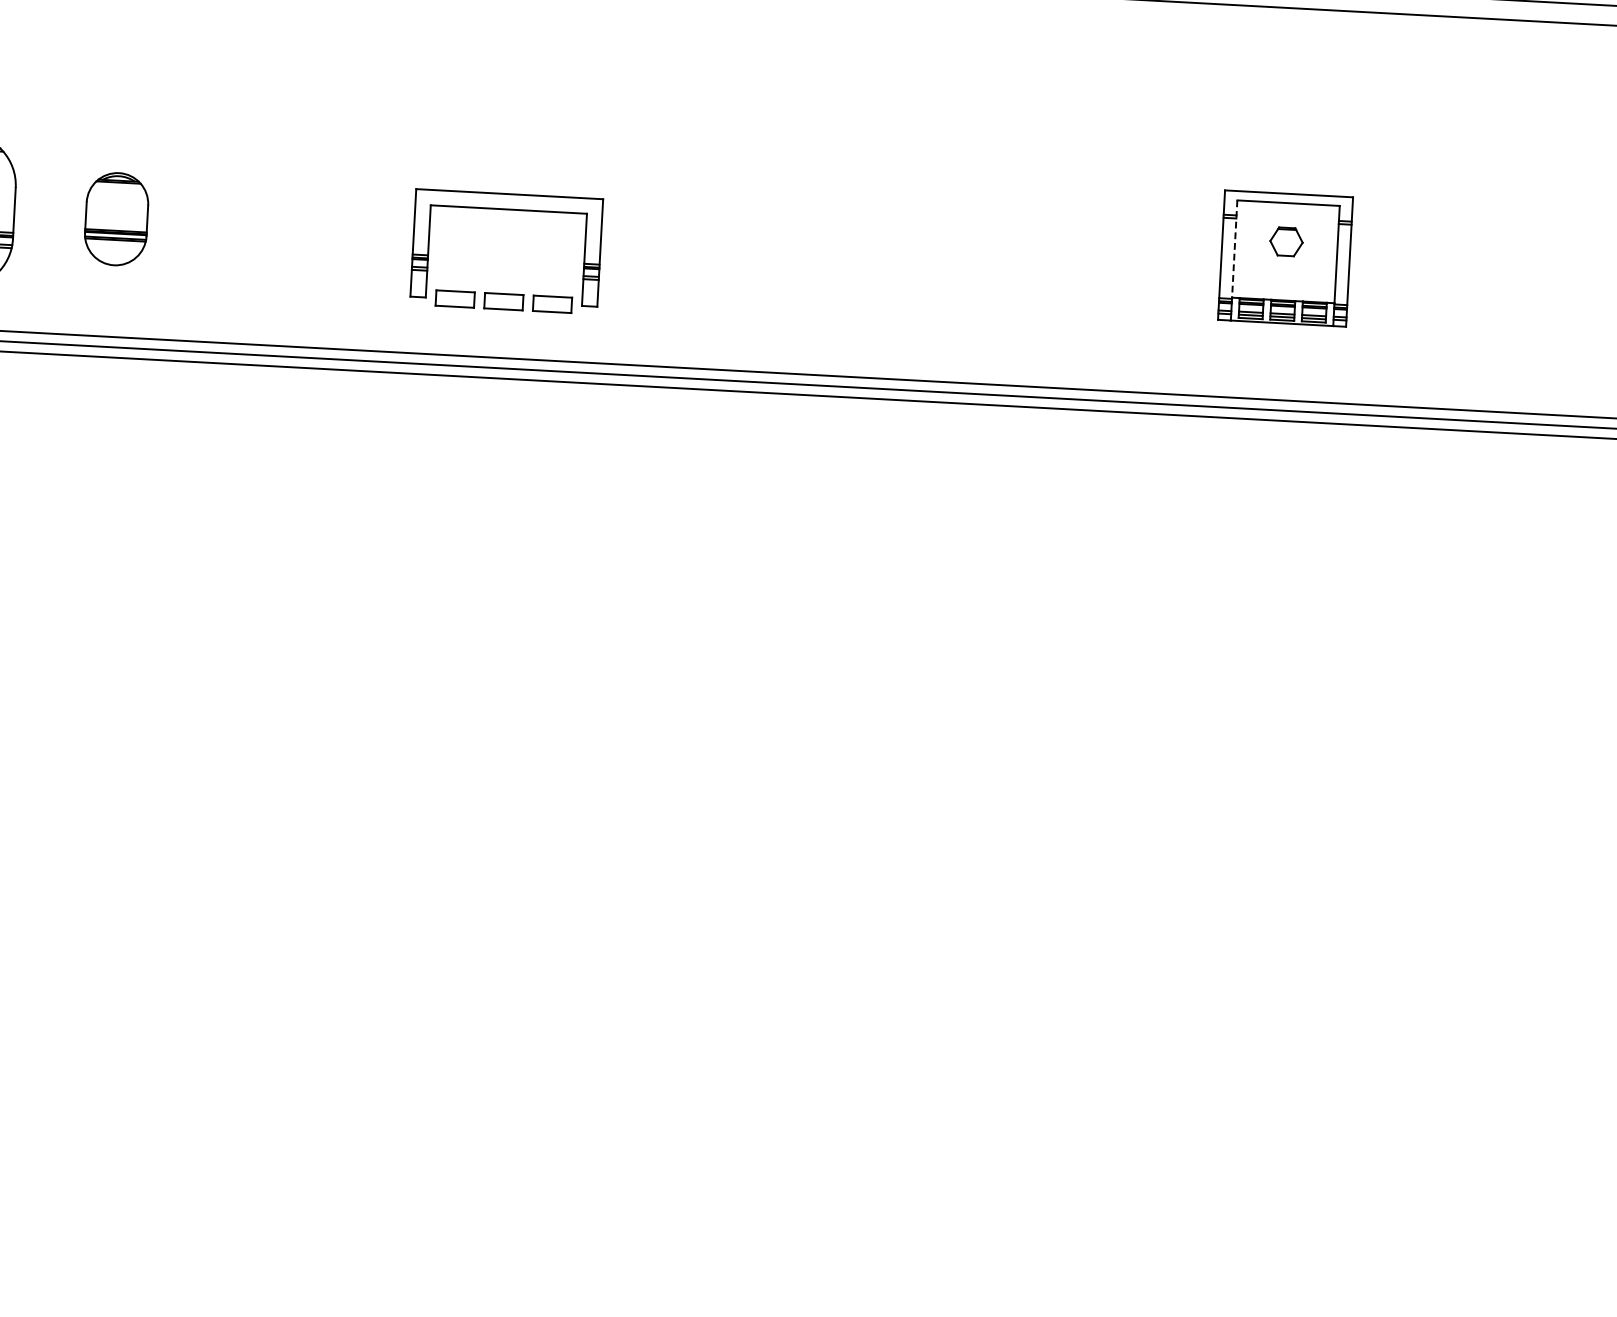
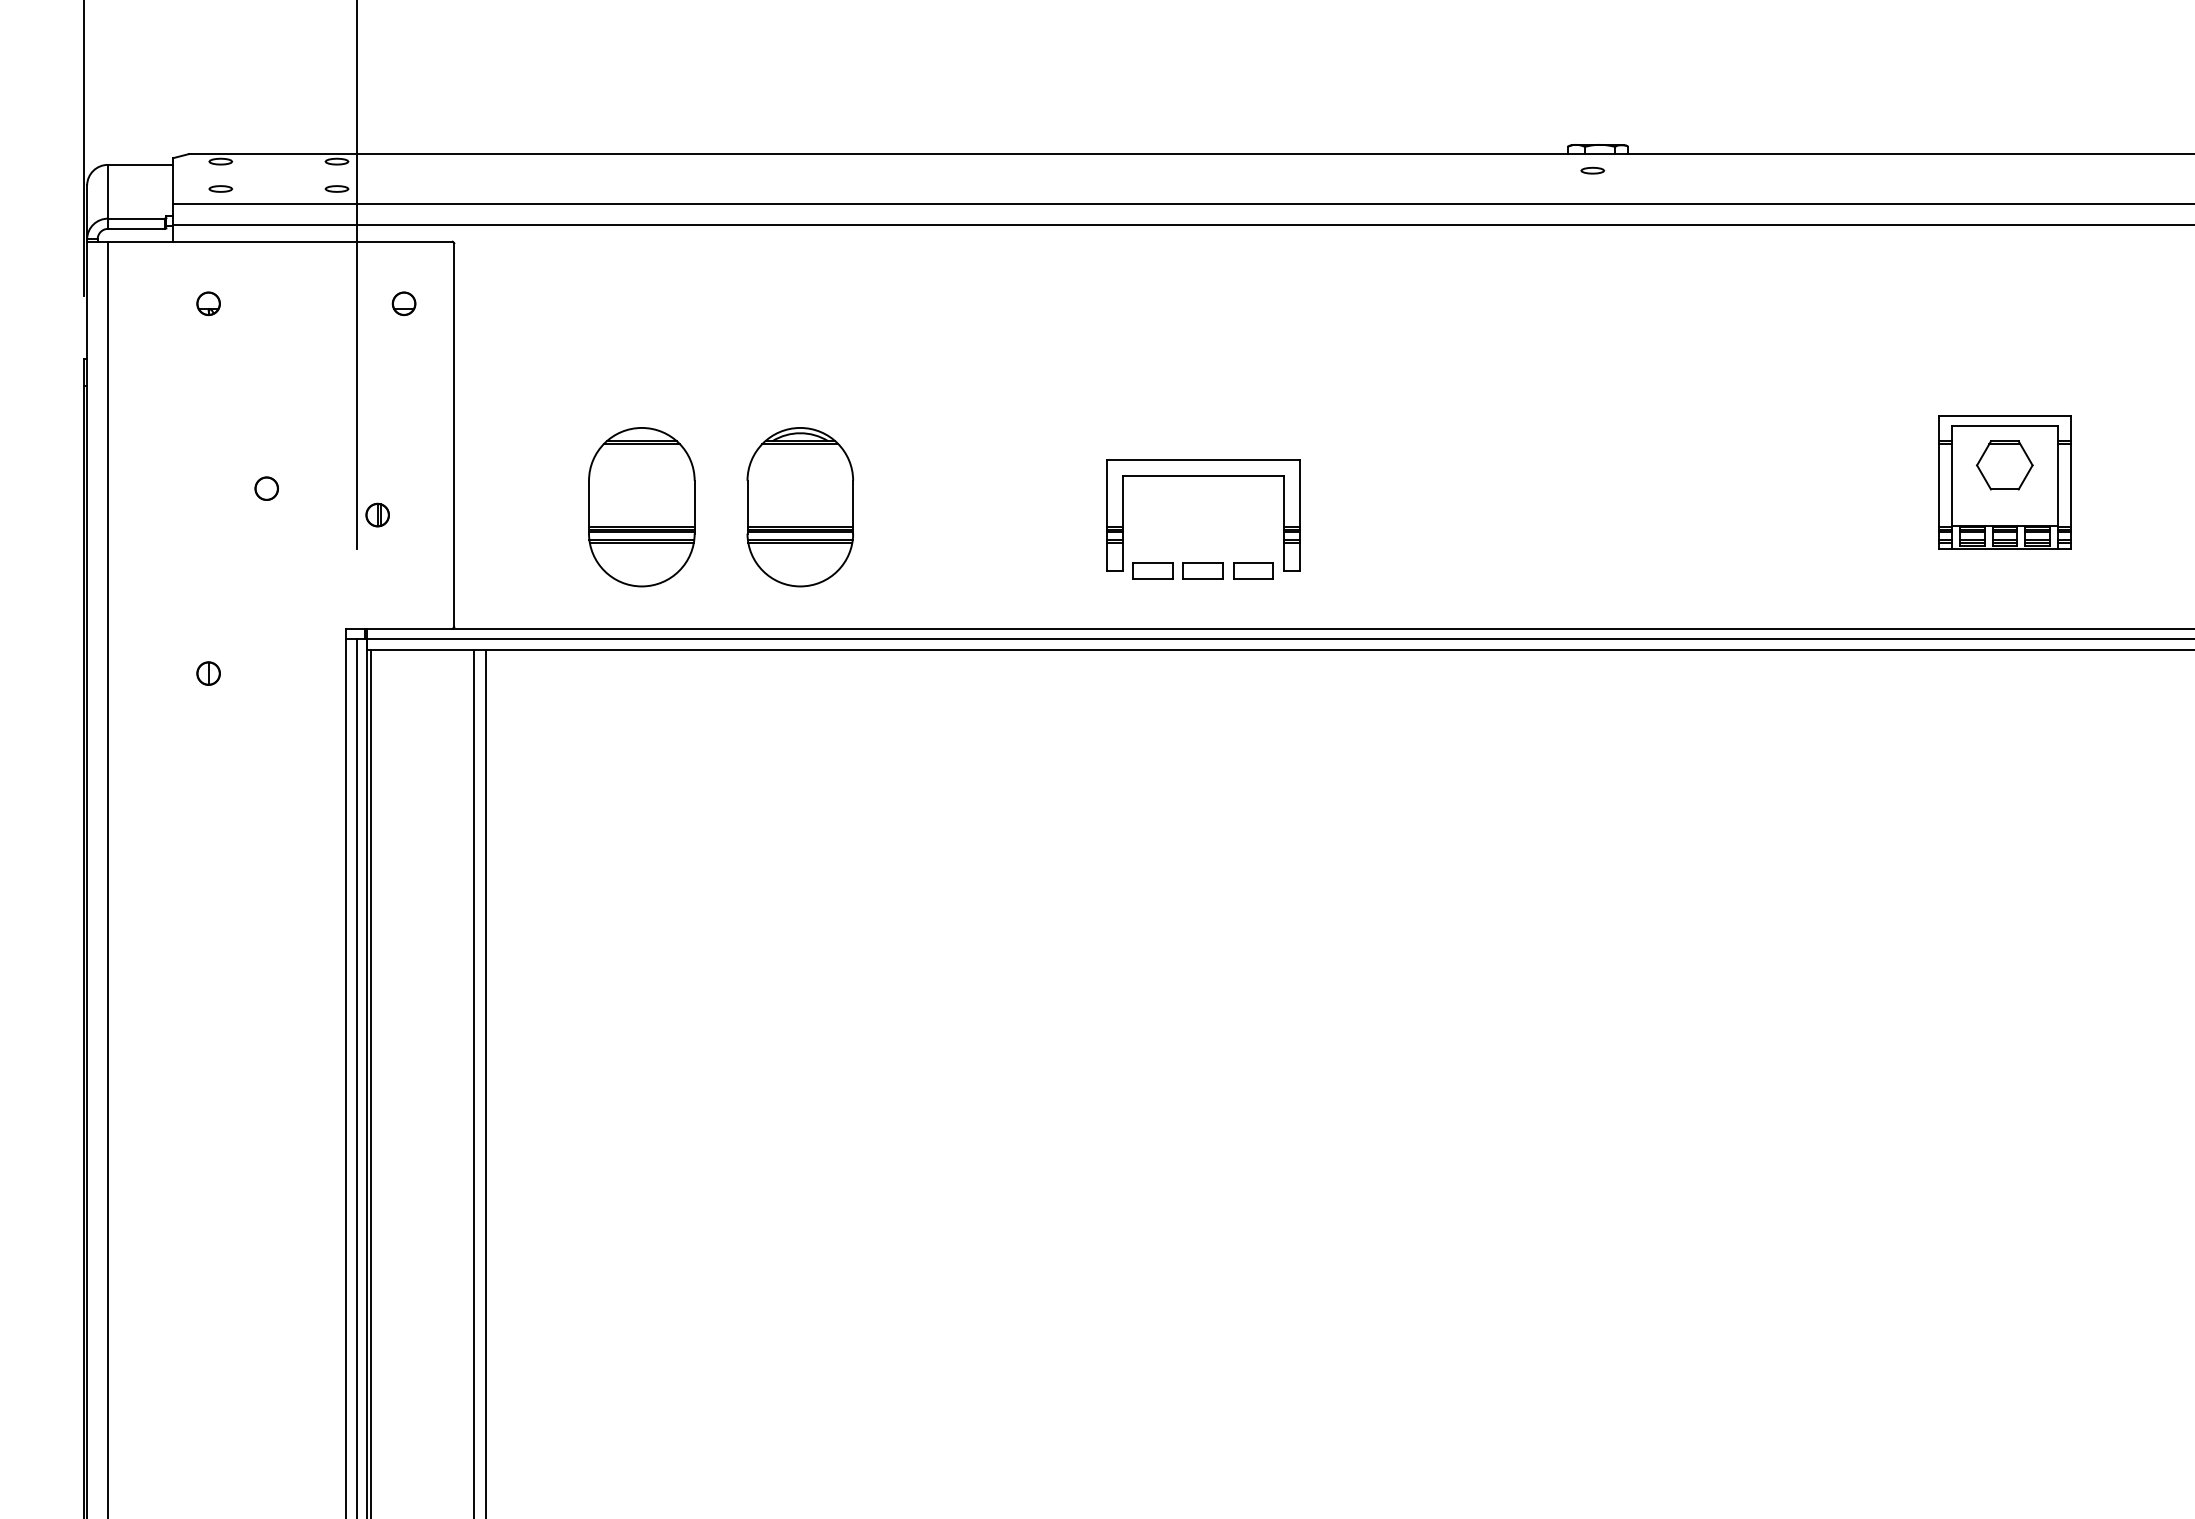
part: (115, 219) -> (799, 507), size x1.67
part: (1286, 241) -> (2004, 465), size x1.67
line: (1235, 249) -> (1952, 476), dashed -> solid

